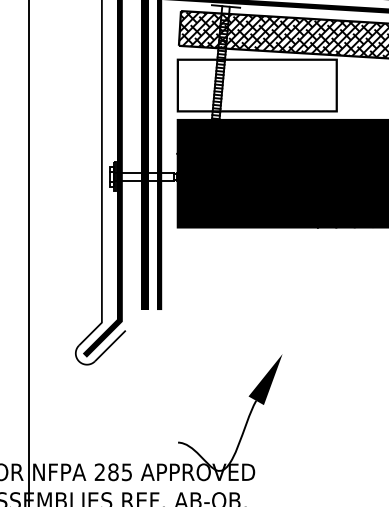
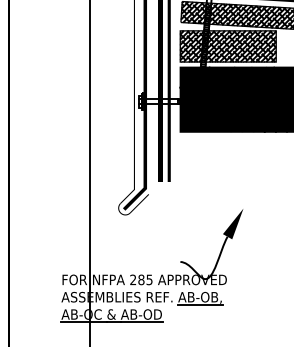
hatch: (257, 85) -> (228, 46), added

